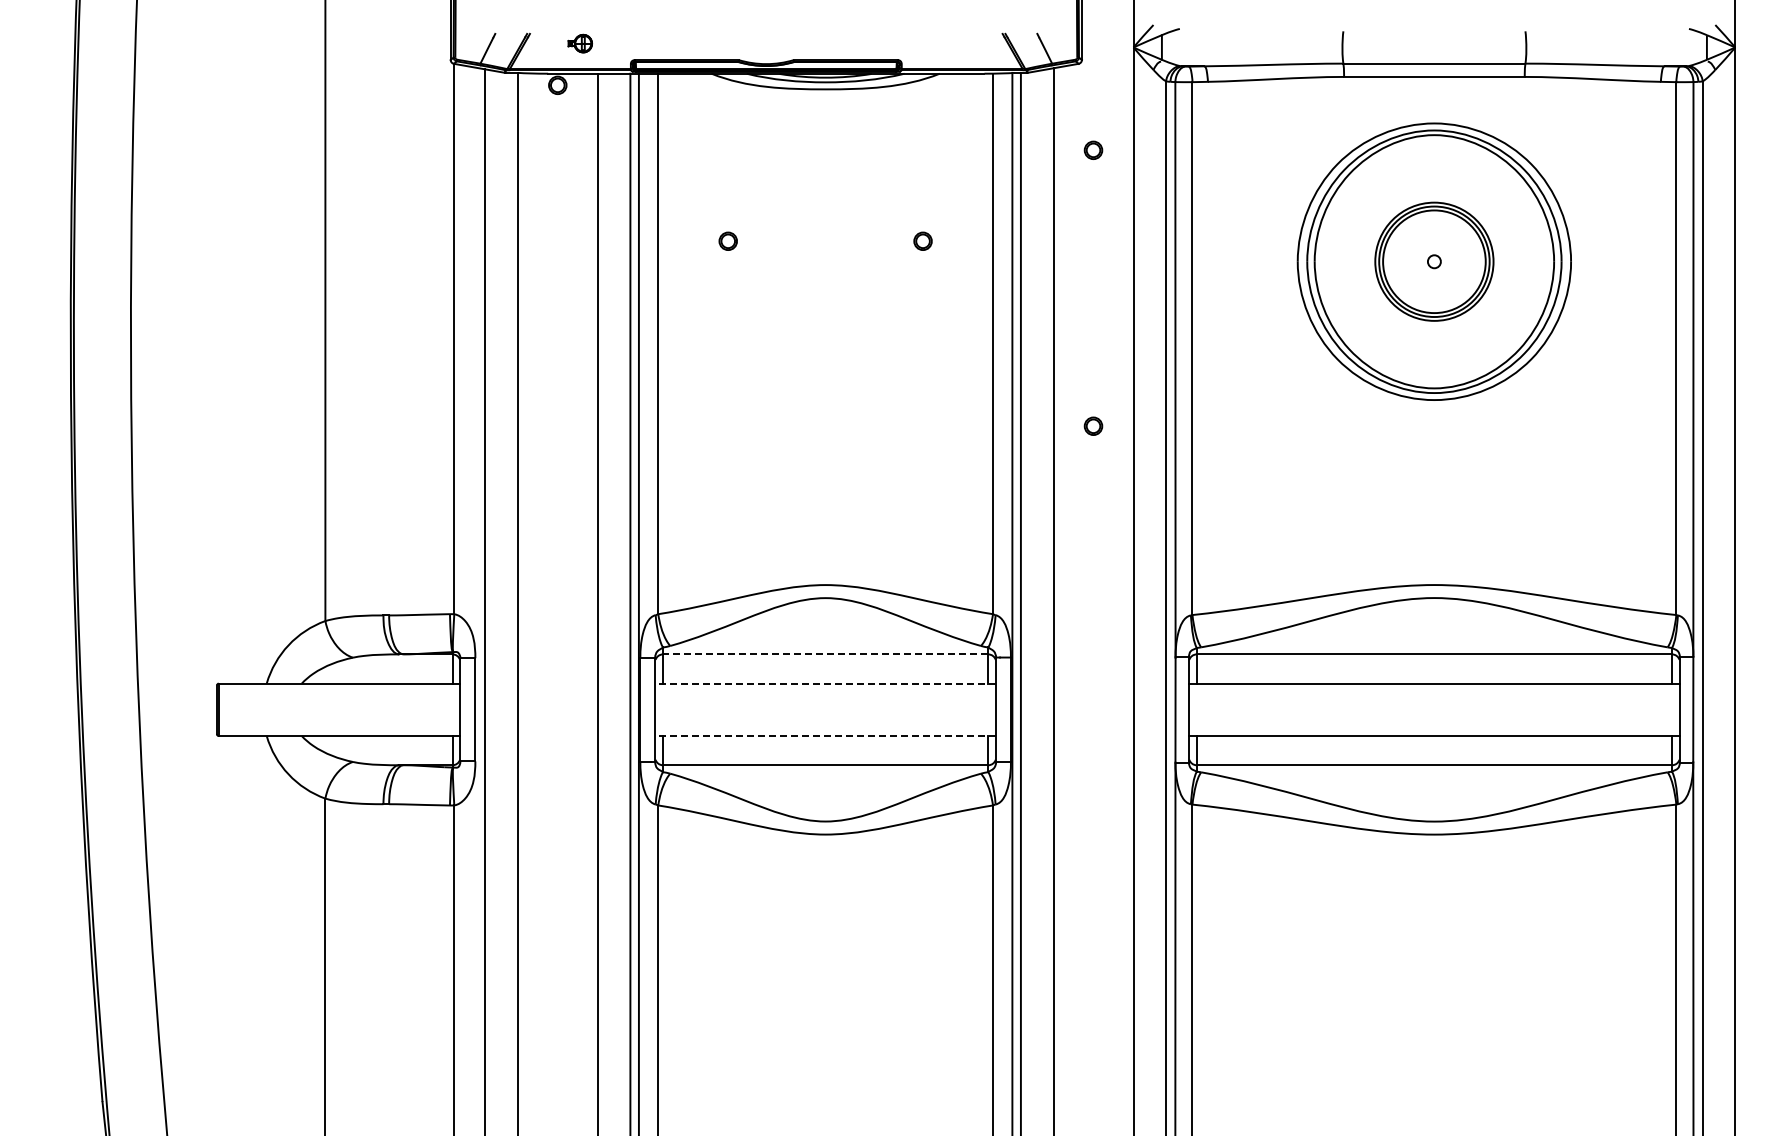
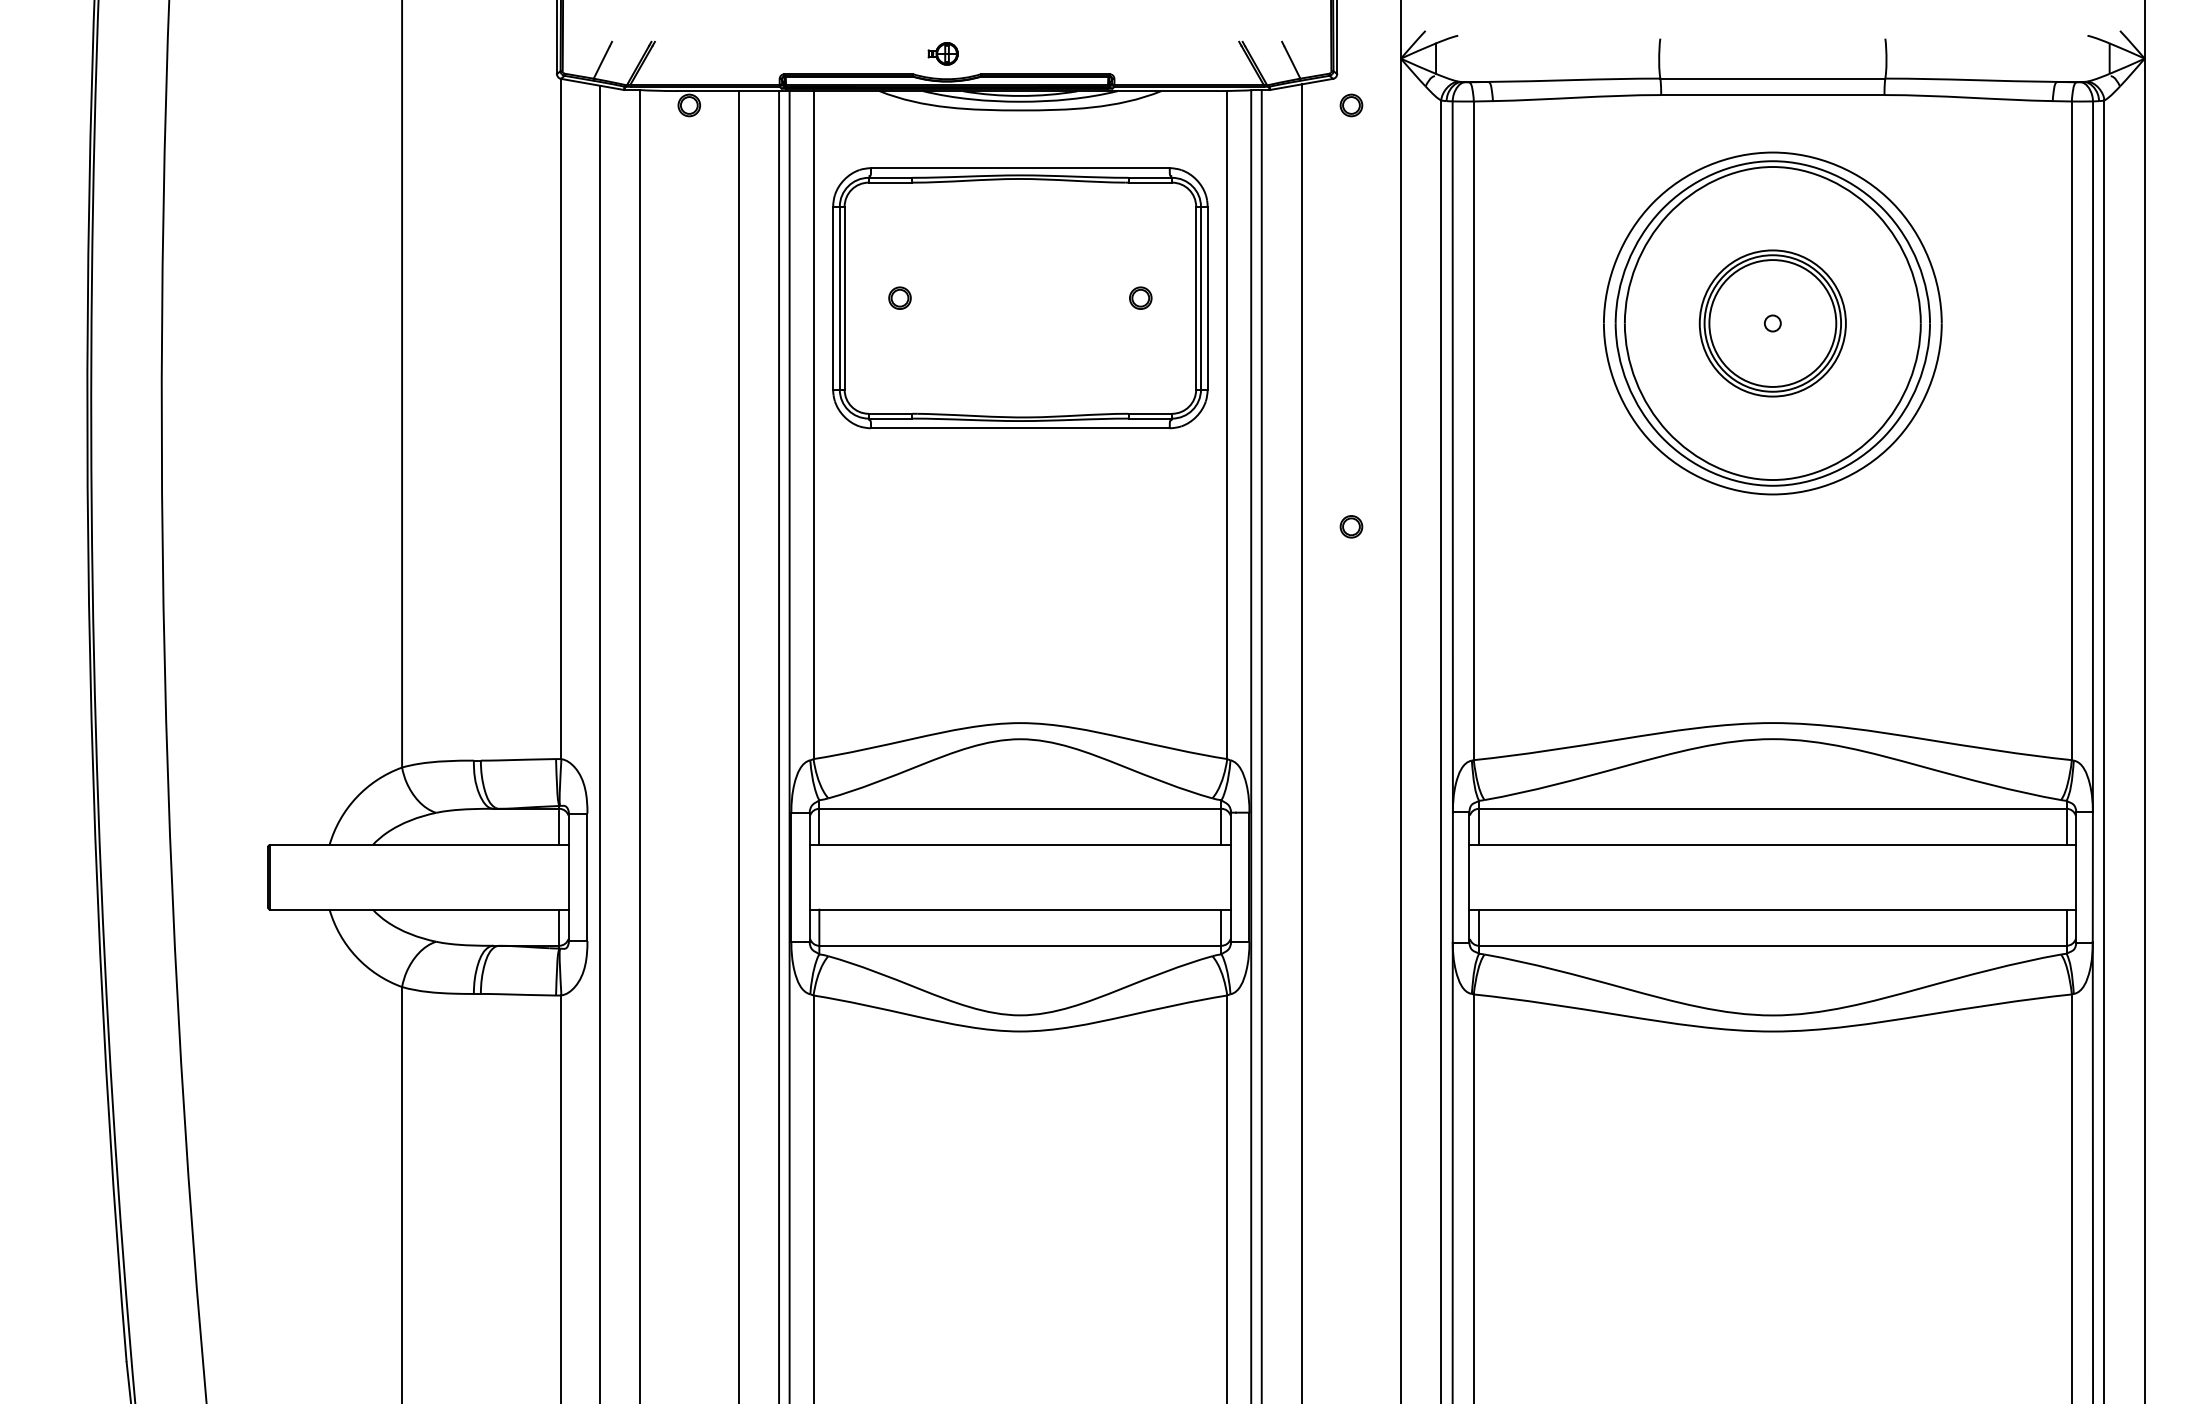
part: (579, 43) -> (942, 53), moved
part: (1093, 149) -> (1351, 104), moved
part: (825, 241) -> (1020, 298), added
line: (825, 654) -> (1020, 808), dashed -> solid
line: (825, 683) -> (1020, 844), dashed -> solid
line: (825, 736) -> (1020, 910), dashed -> solid

